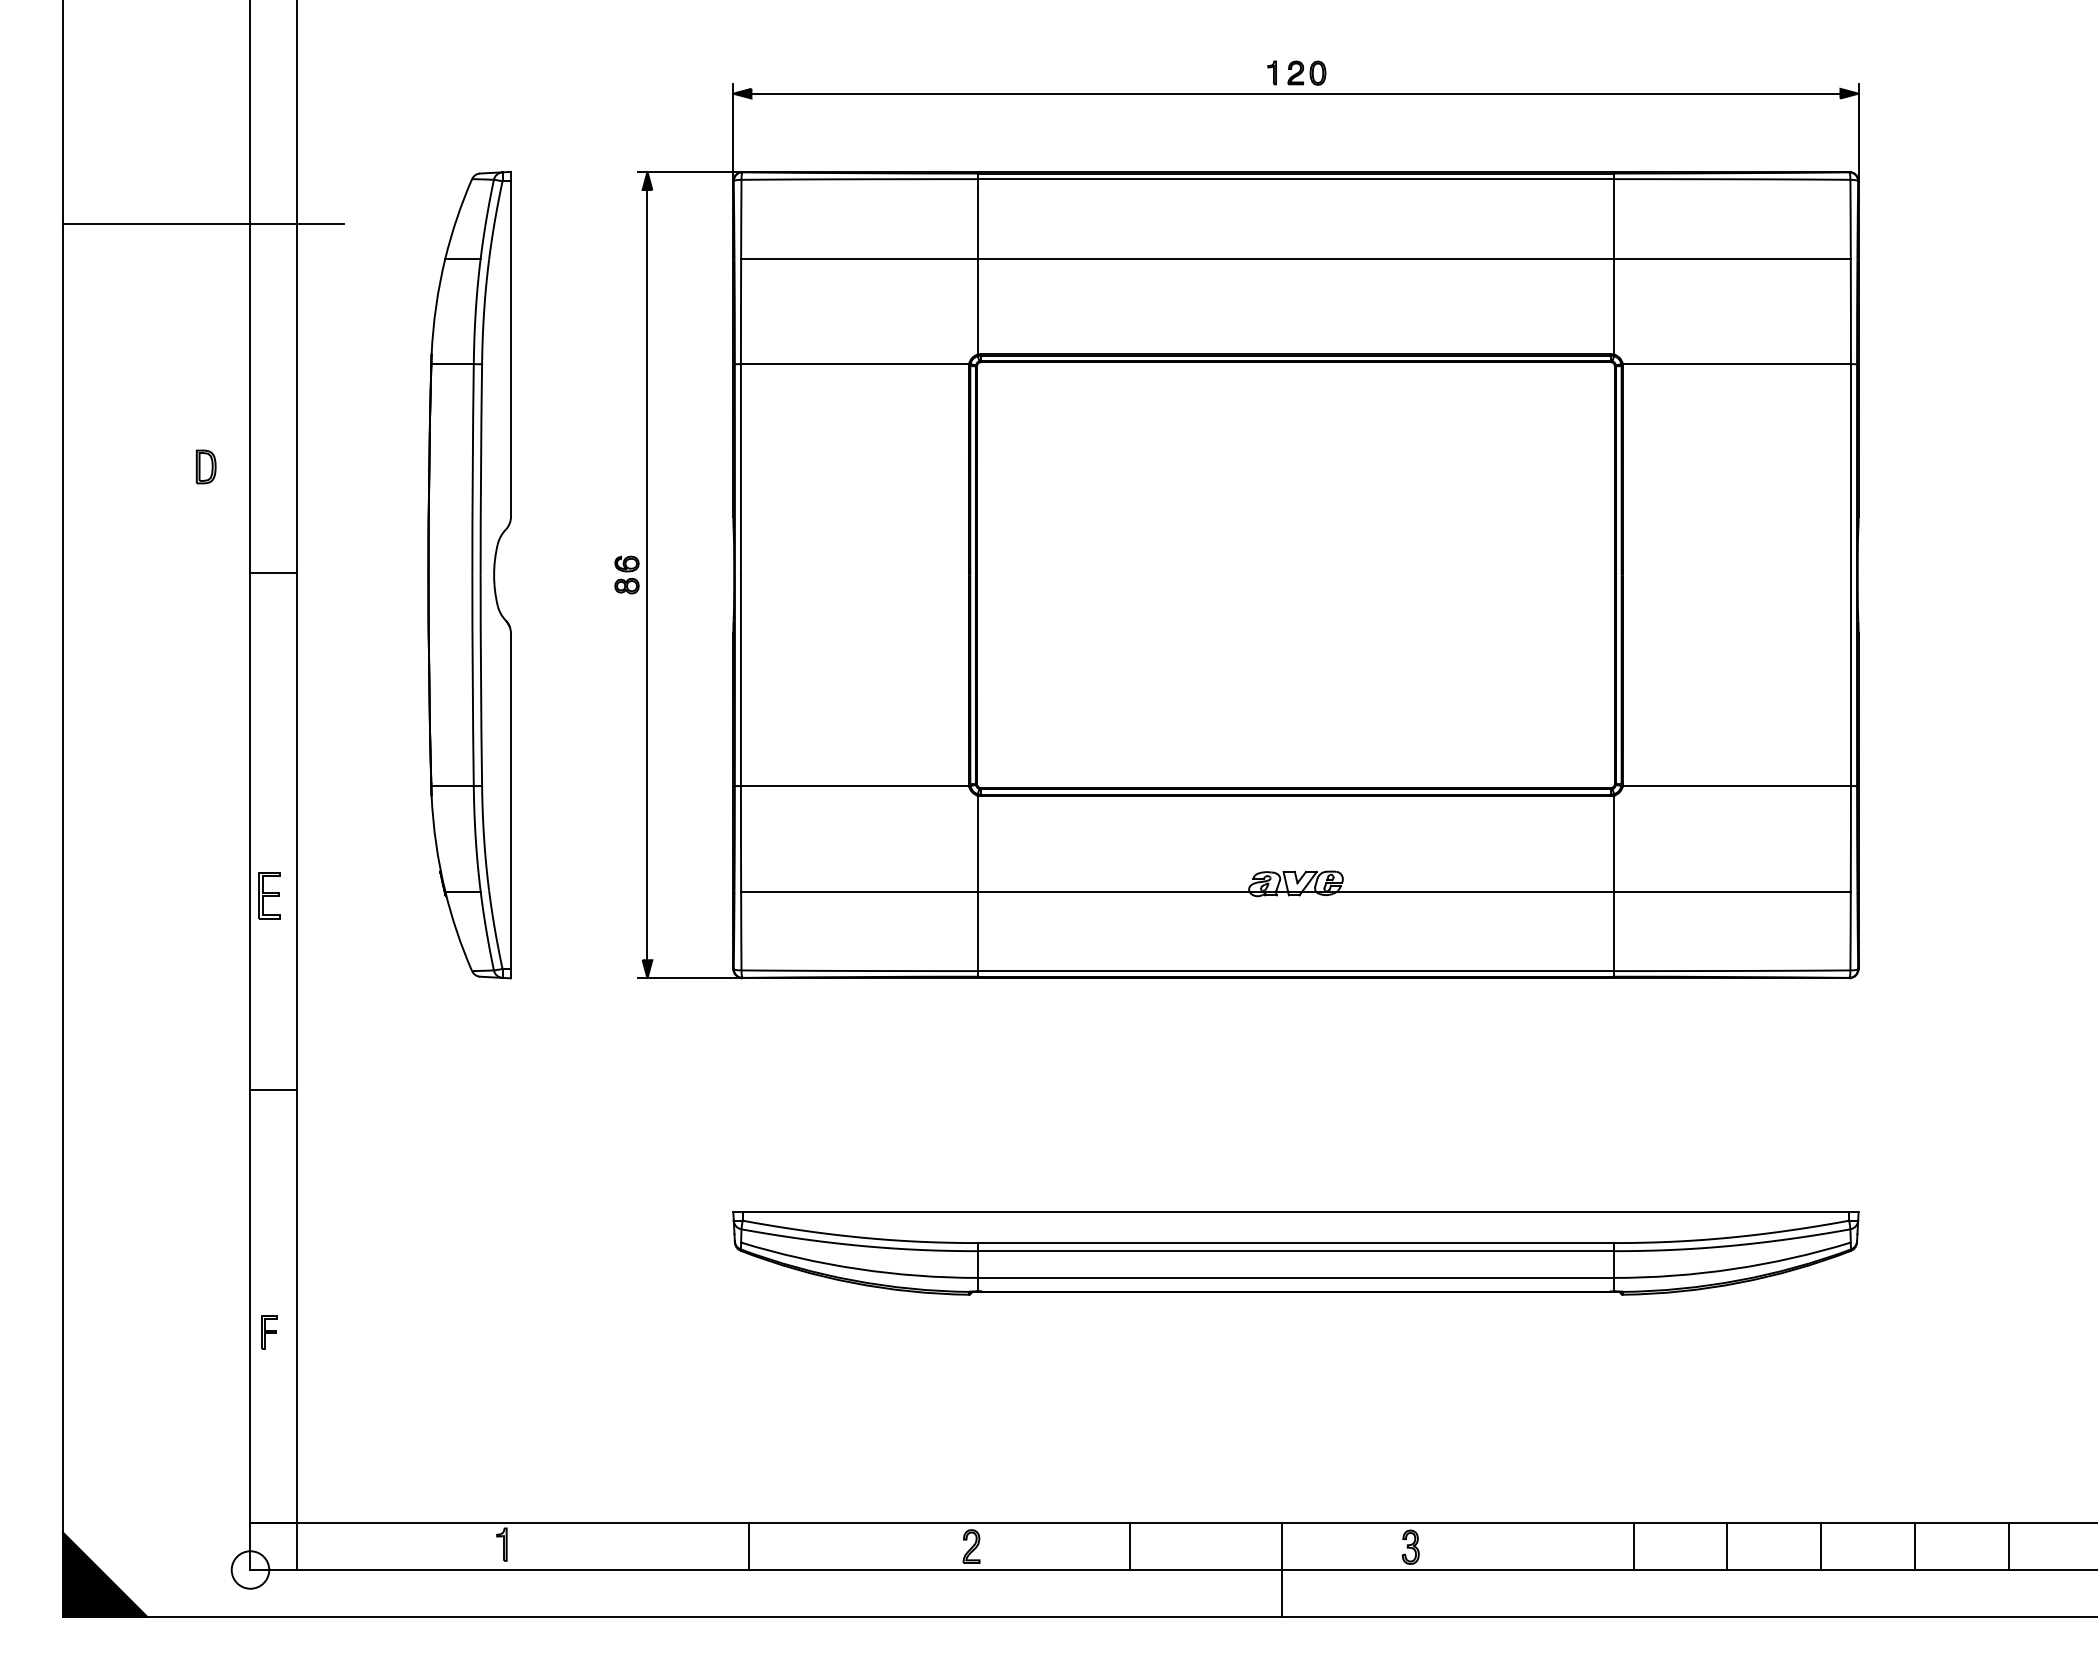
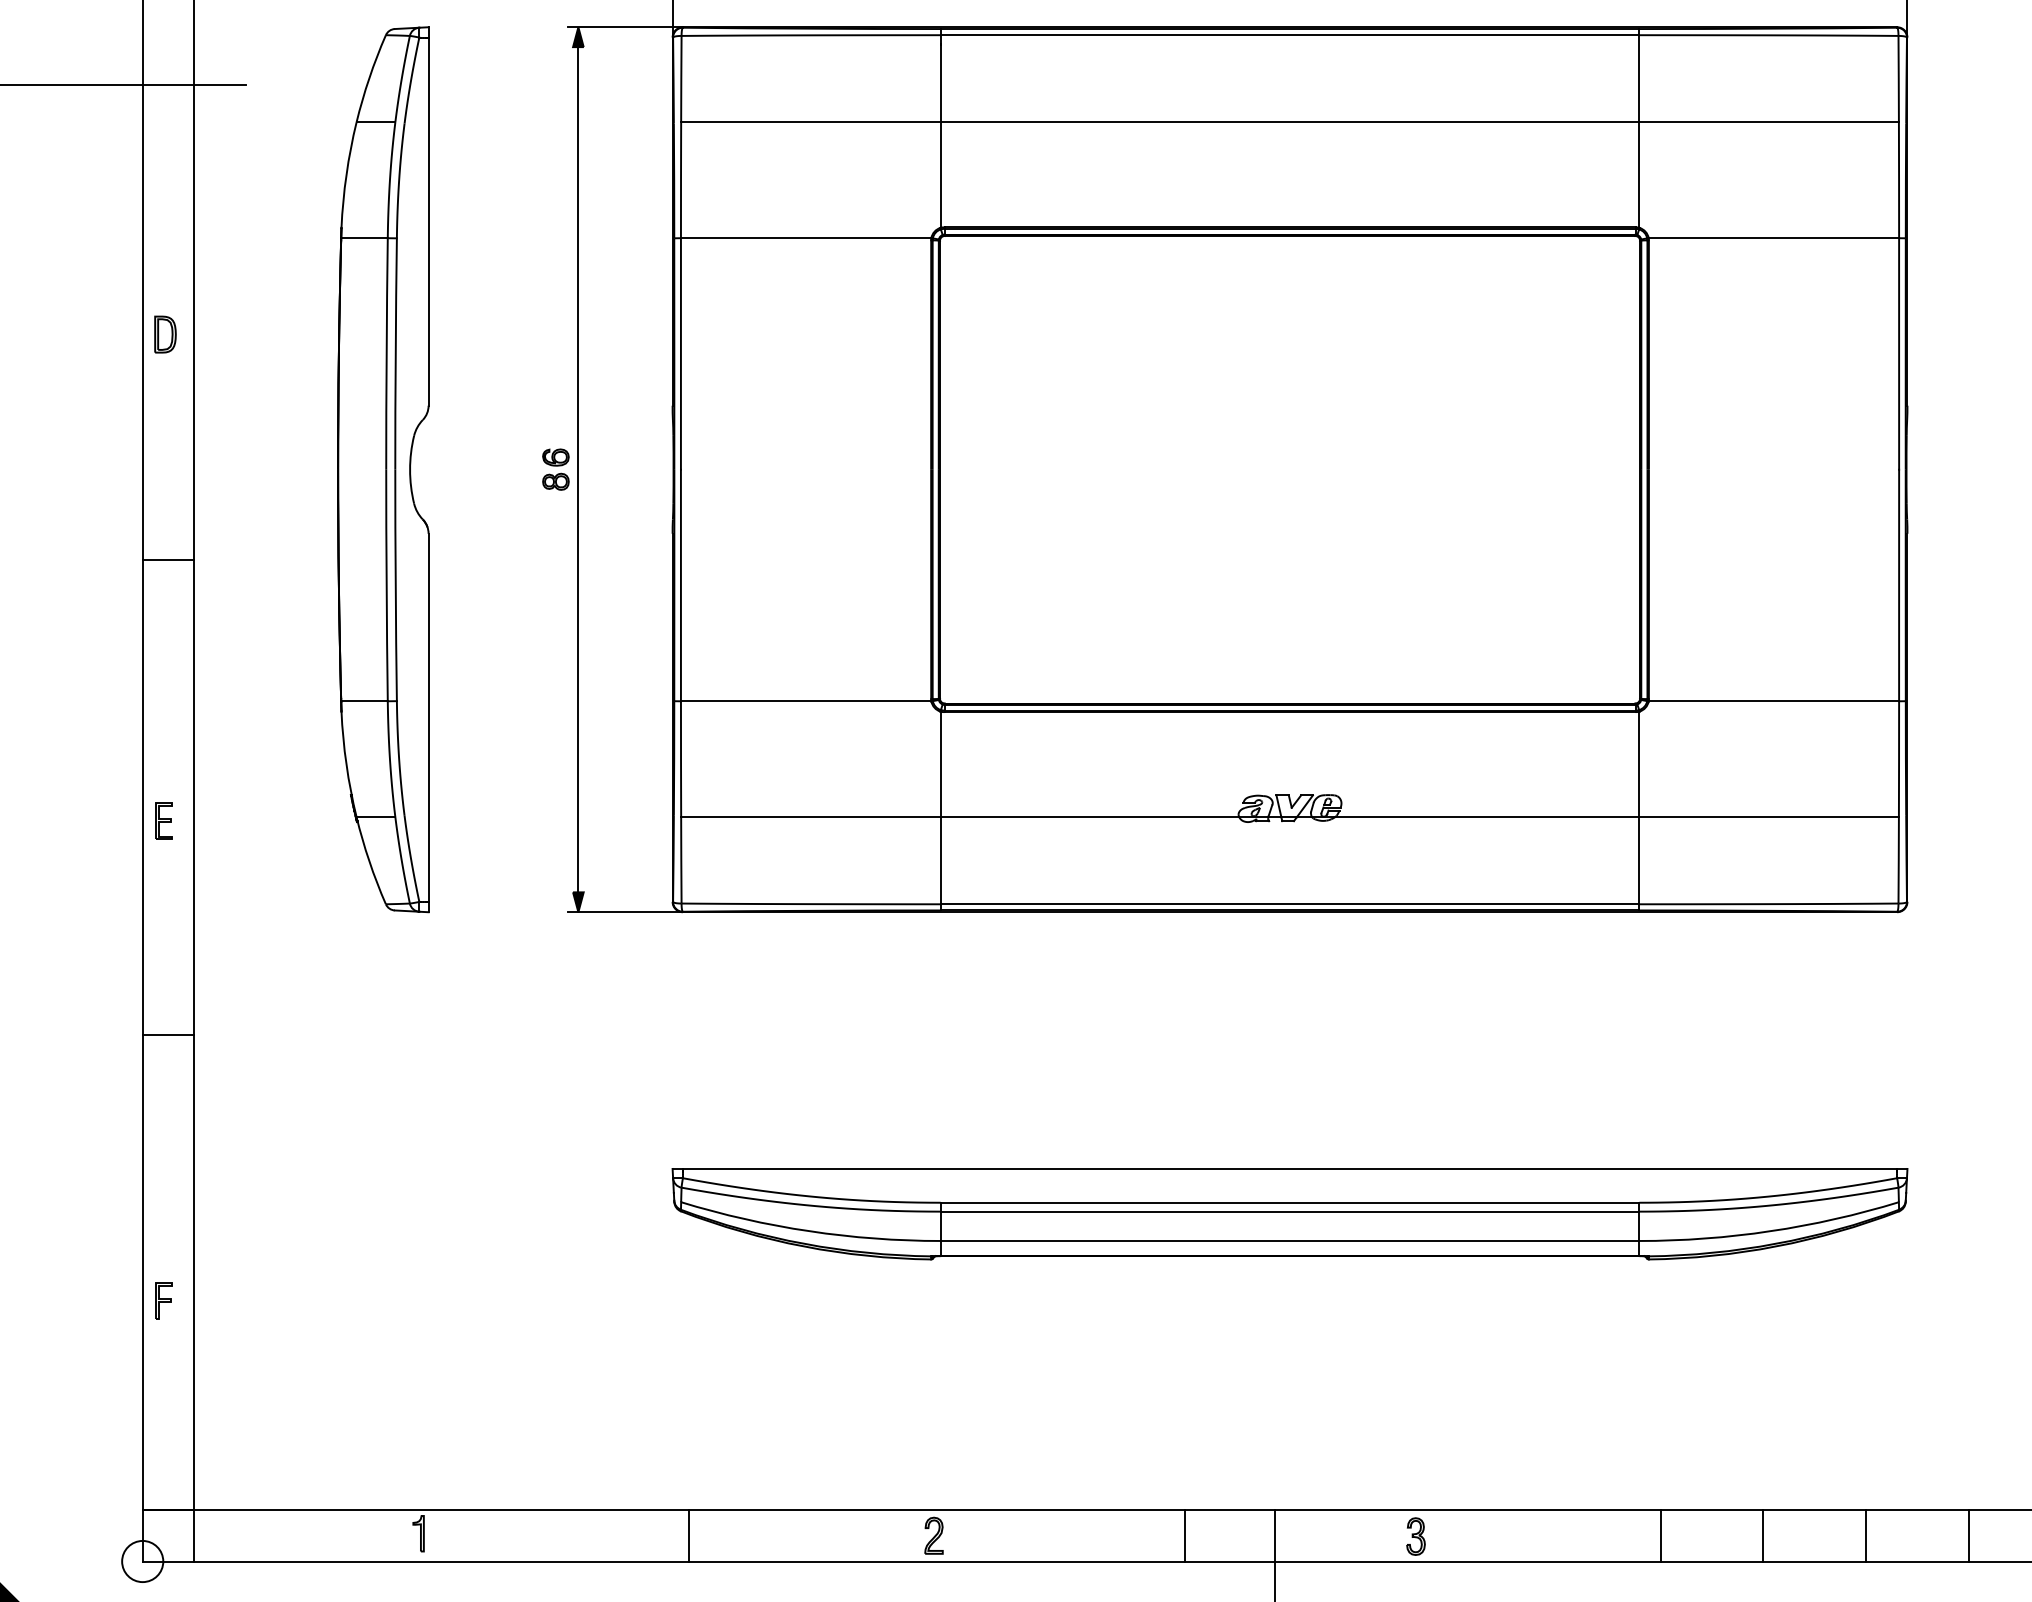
part: (205, 466) -> (164, 334), moved
line: (273, 573) -> (167, 560), moved
part: (269, 895) -> (163, 821), size x0.71
line: (1129, 1546) -> (1184, 1535), moved

